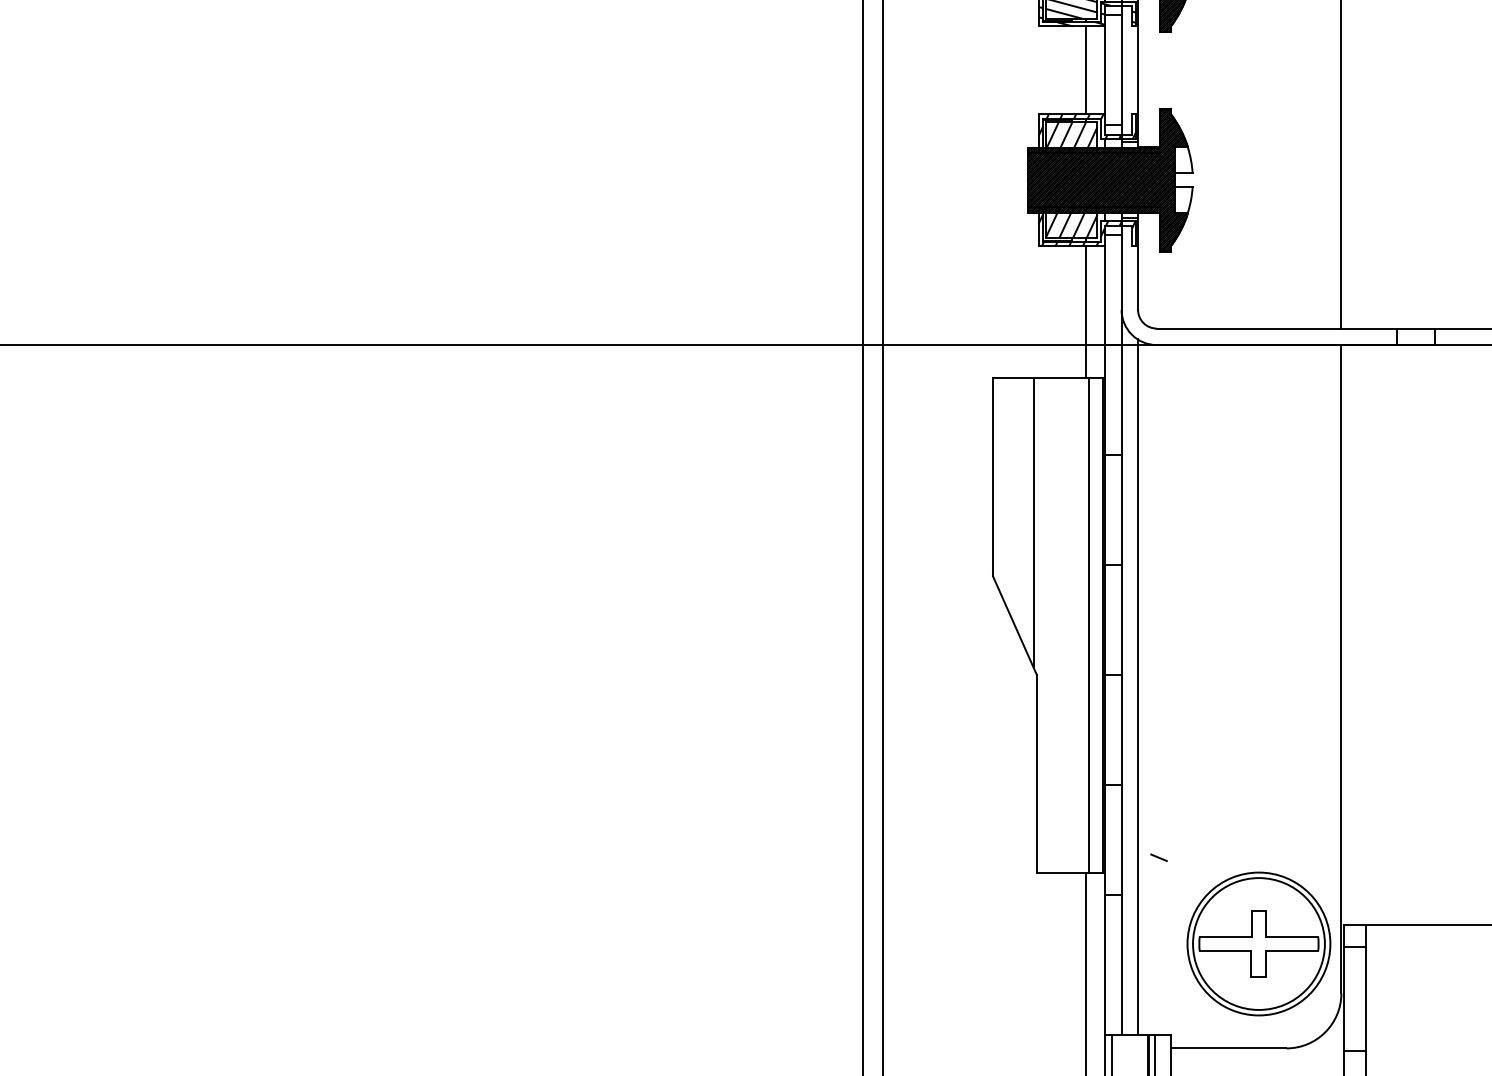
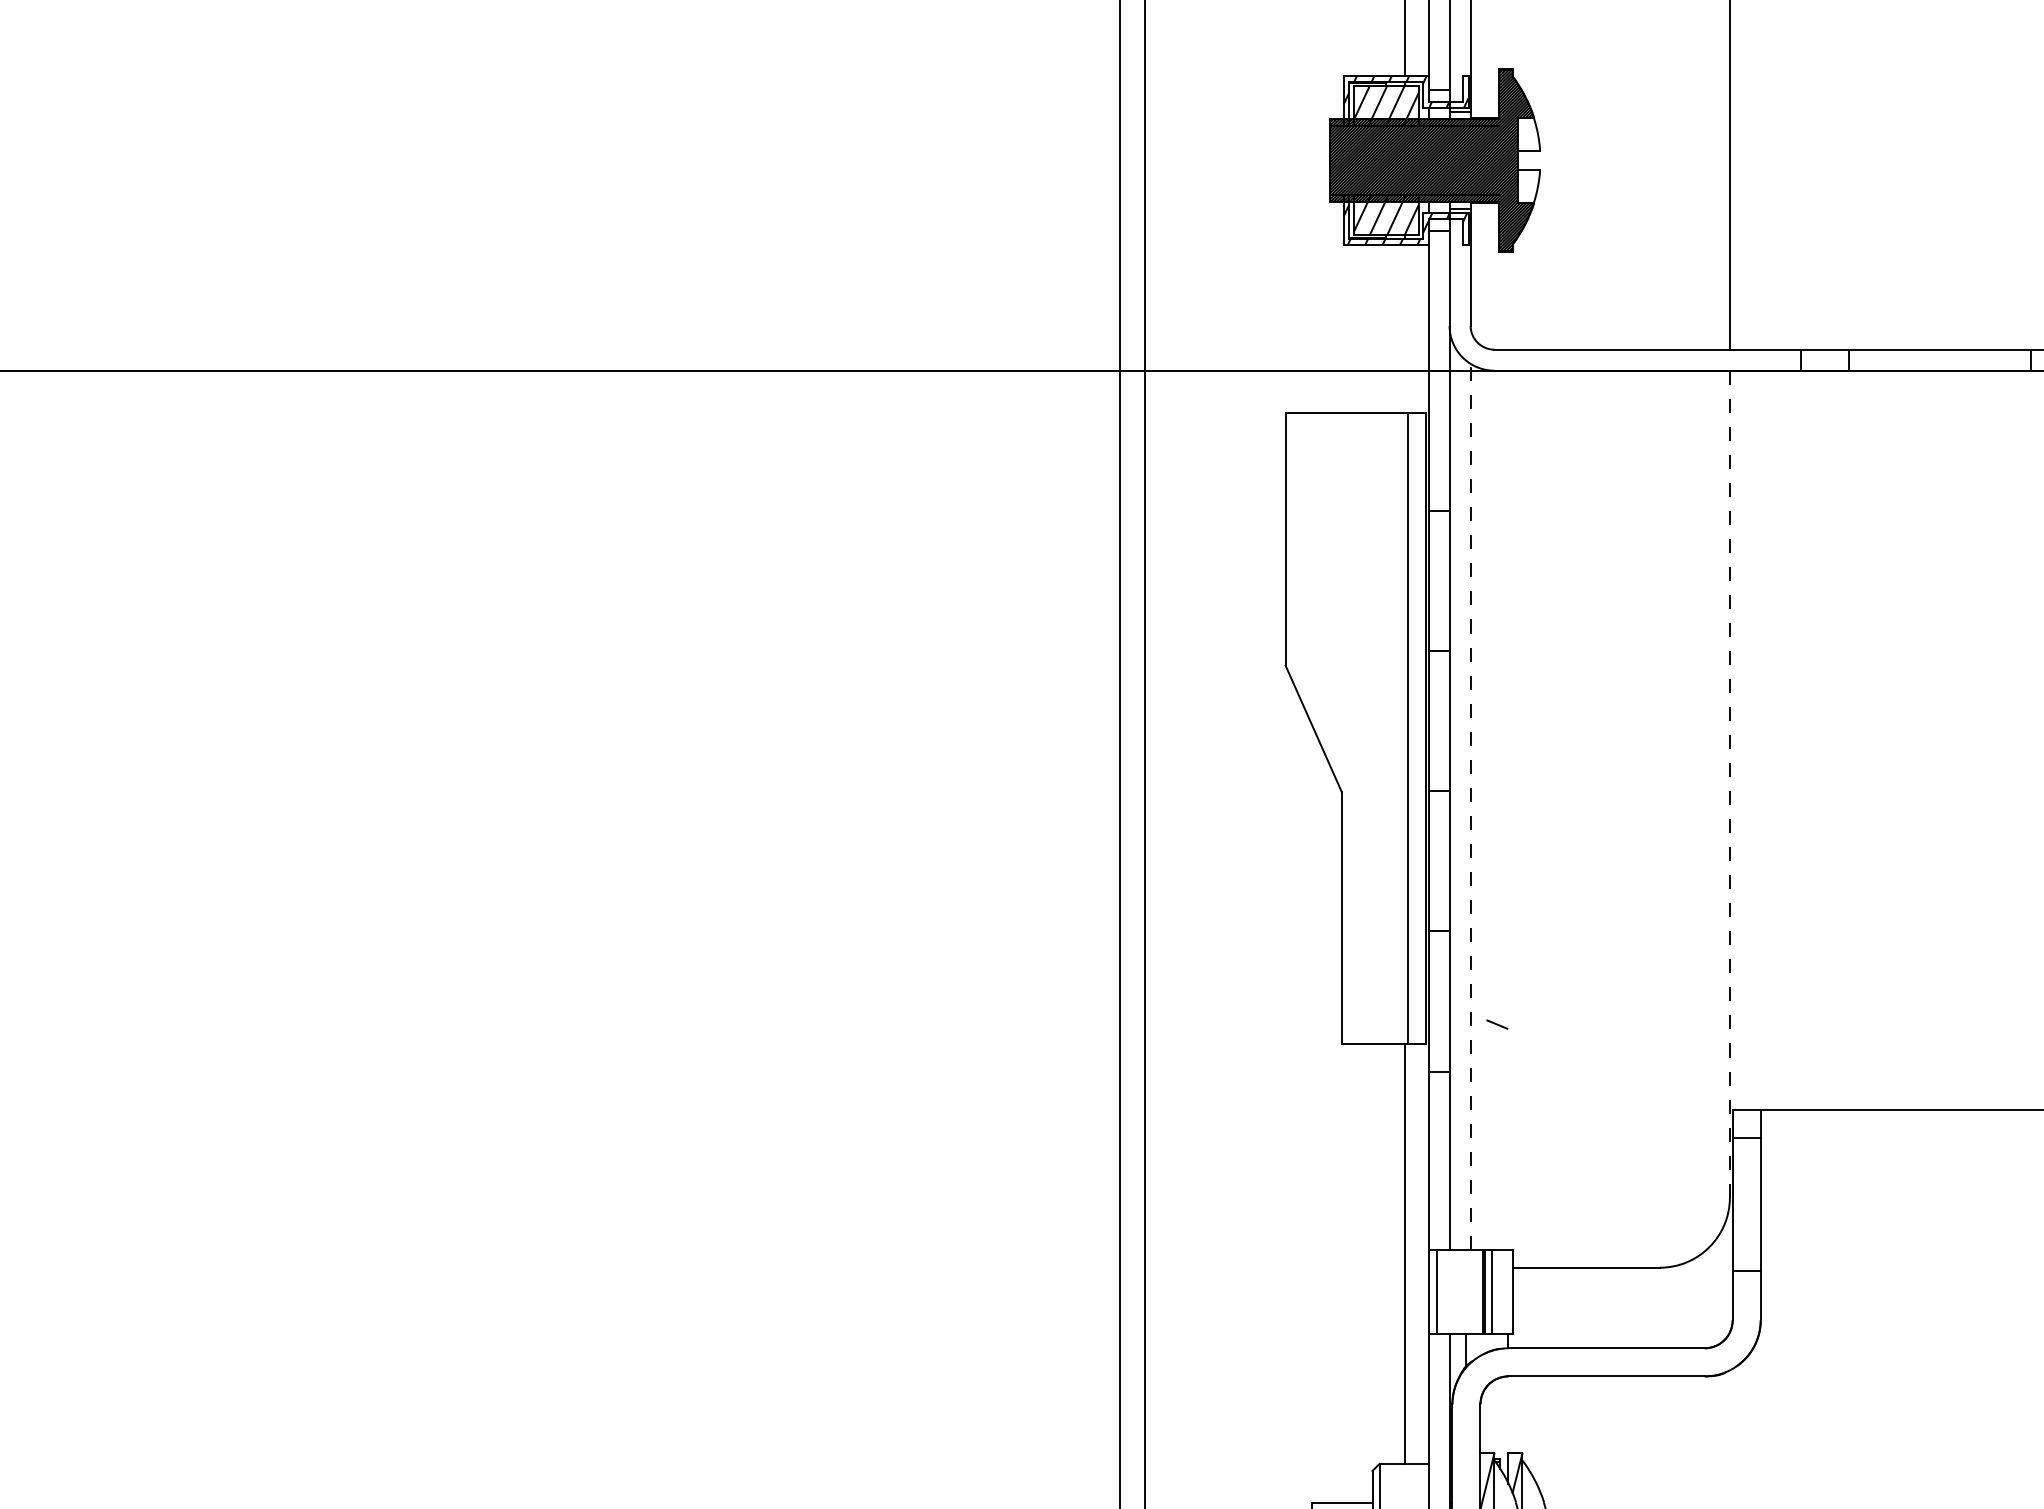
line: (1086, 311) -> (1404, 328), removed
line: (1033, 522) -> (1337, 597), removed
line: (1341, 669) -> (1729, 784), solid -> dashed
line: (1137, 686) -> (1470, 806), solid -> dashed
part: (1258, 943) -> (1624, 1134), removed

